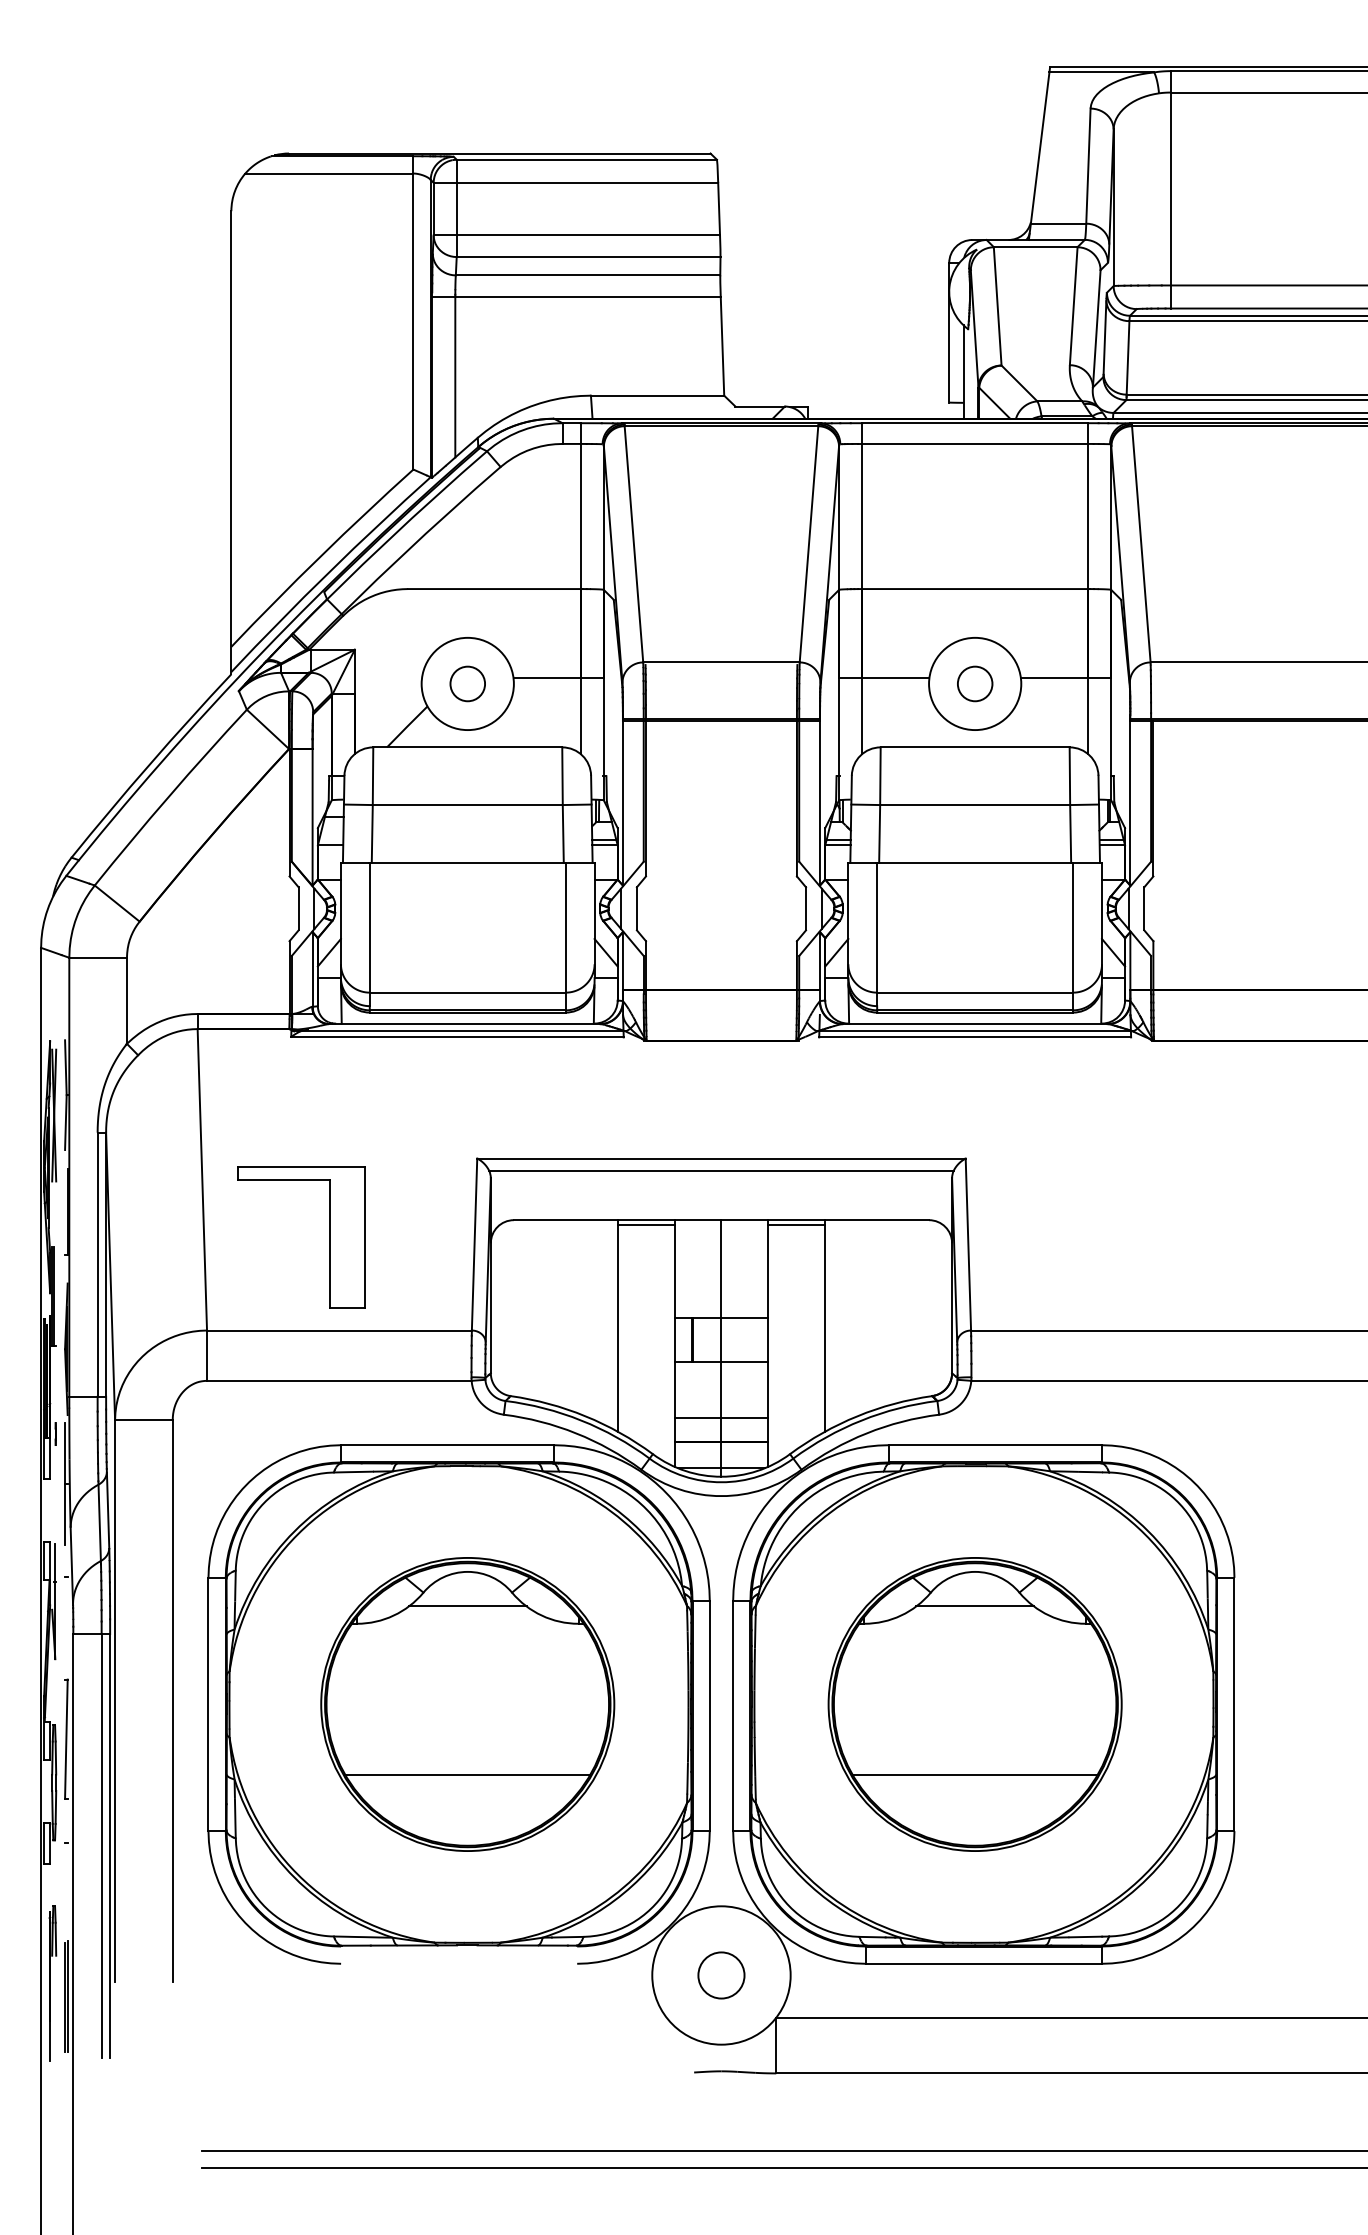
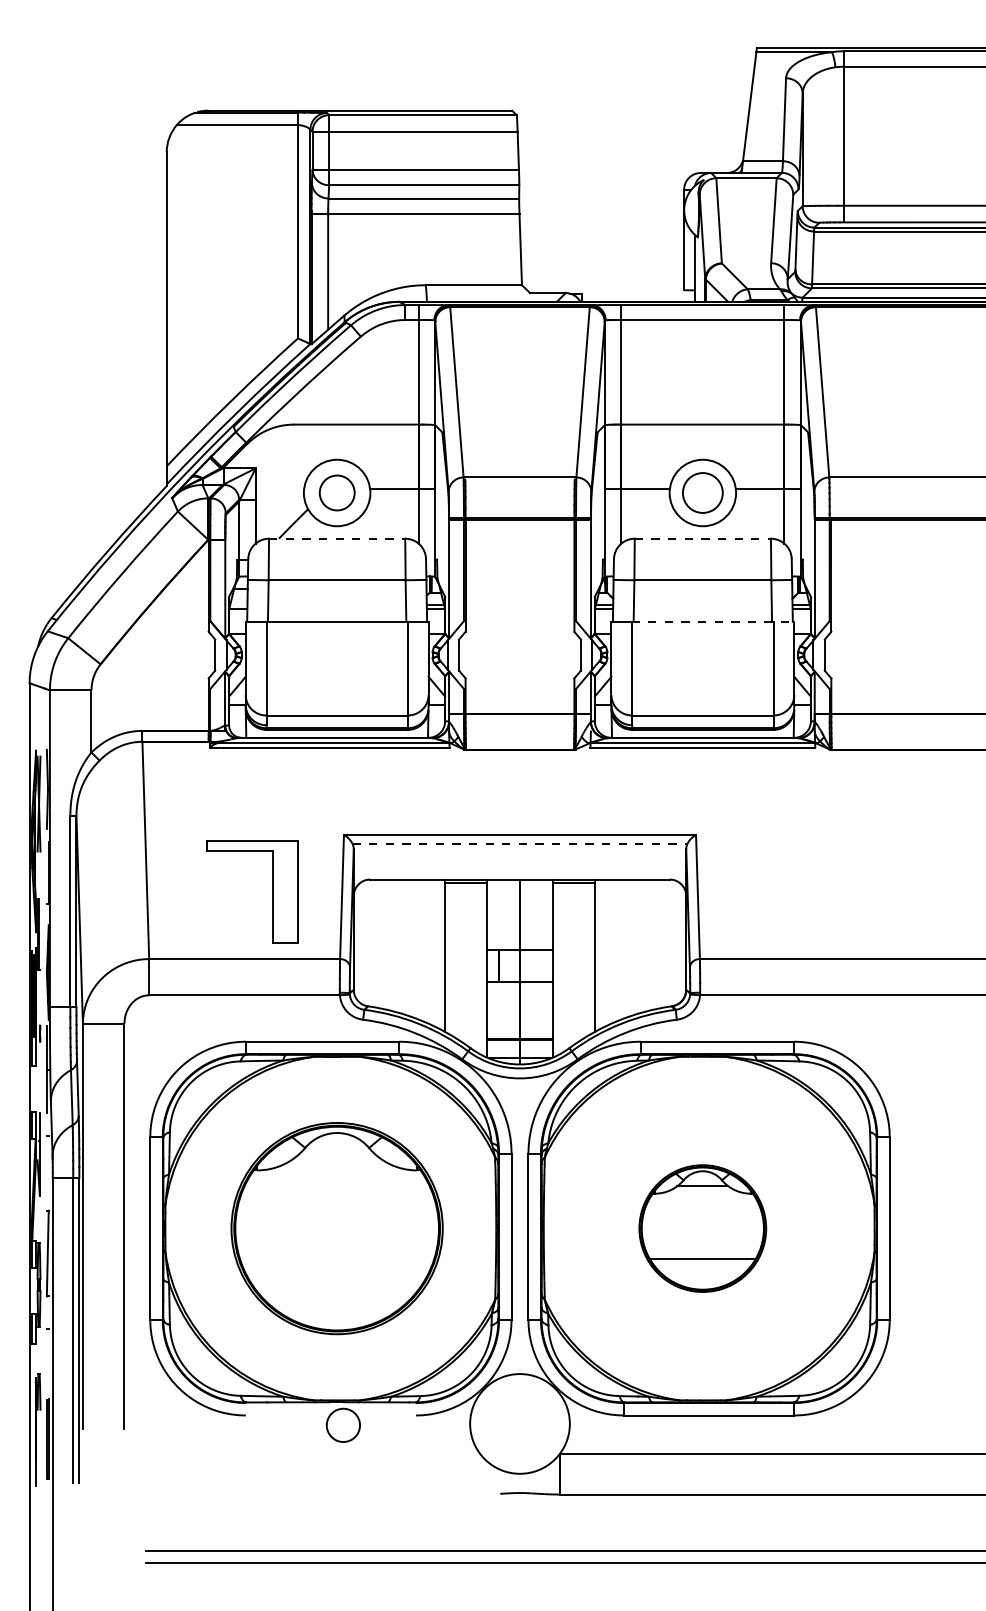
circle: (467, 683) -> (336, 492), size x1.4
circle: (974, 683) -> (702, 492), size x1.6
line: (468, 747) -> (337, 538), solid -> dashed
line: (975, 747) -> (703, 538), solid -> dashed
line: (989, 862) -> (713, 621), solid -> dashed
line: (721, 1170) -> (520, 843), solid -> dashed
part: (329, 1237) -> (272, 891), moved
line: (721, 1417) -> (520, 1021), removed
line: (467, 1606) -> (336, 1157), removed
part: (974, 1704) -> (702, 1228), size x0.6
line: (467, 1775) -> (336, 1279), removed
circle: (721, 1975) -> (343, 1425), moved

